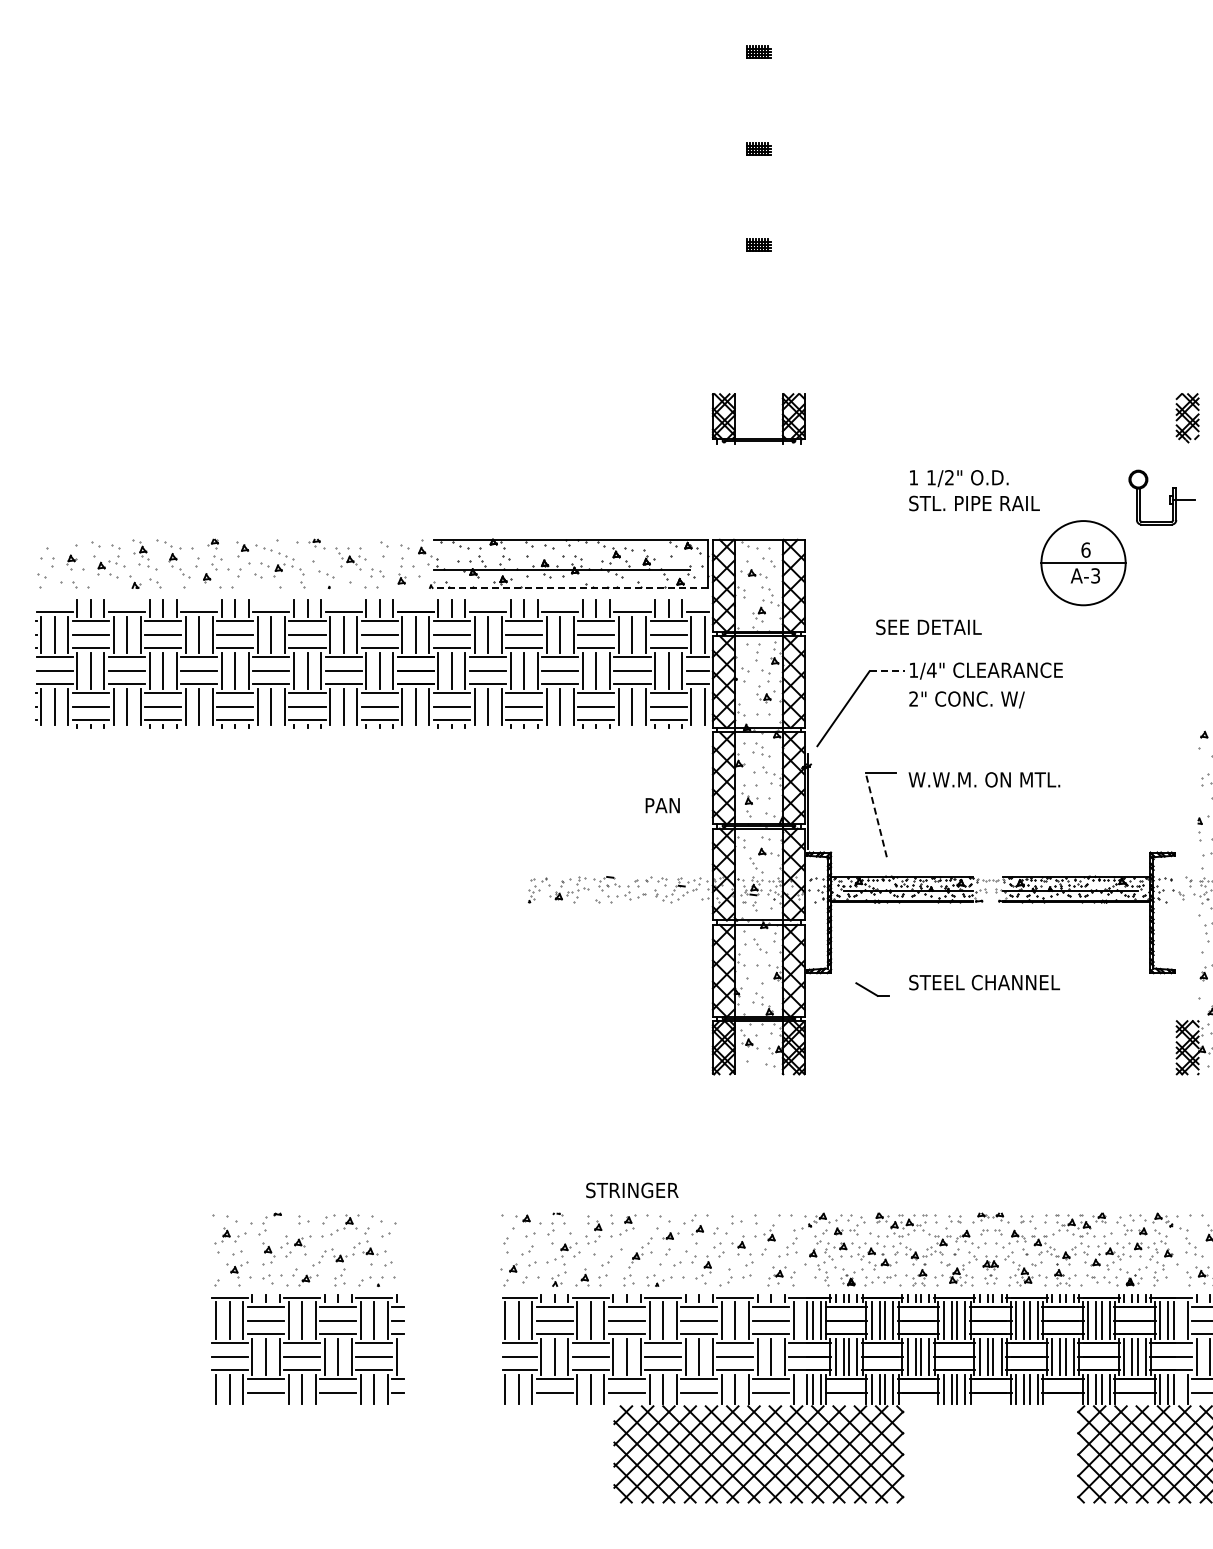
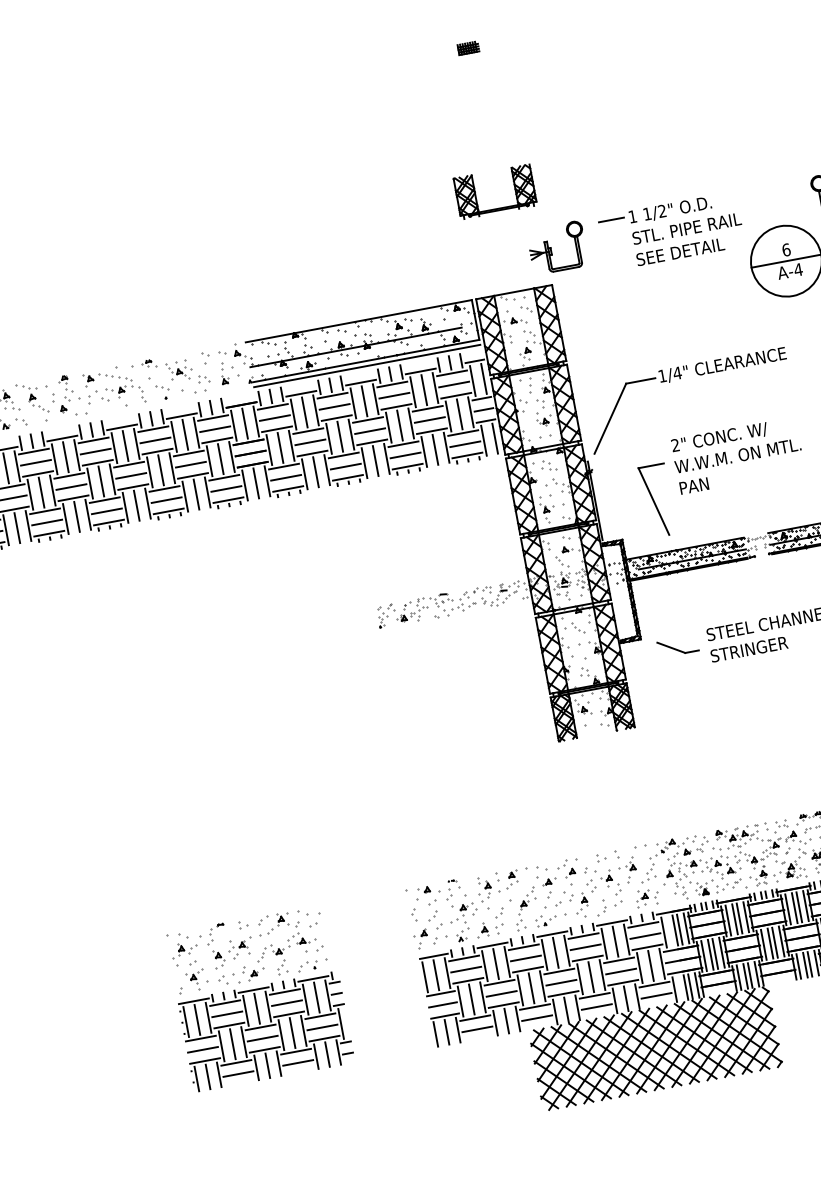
line: (888, 476) -> (611, 219), added
part: (811, 497) -> (551, 248), added
text: (1095, 575) -> (798, 269), A-3 -> A-4
line: (571, 587) -> (366, 360), dashed -> solid
line: (570, 593) -> (366, 365), added
text: (928, 626) -> (680, 251), moved
line: (887, 671) -> (641, 381), dashed -> solid
text: (966, 699) -> (719, 437), moved
text: (662, 805) -> (694, 485), moved
line: (876, 814) -> (654, 501), dashed -> solid
part: (872, 989) -> (677, 646), size x1.43
text: (632, 1190) -> (749, 649), moved

